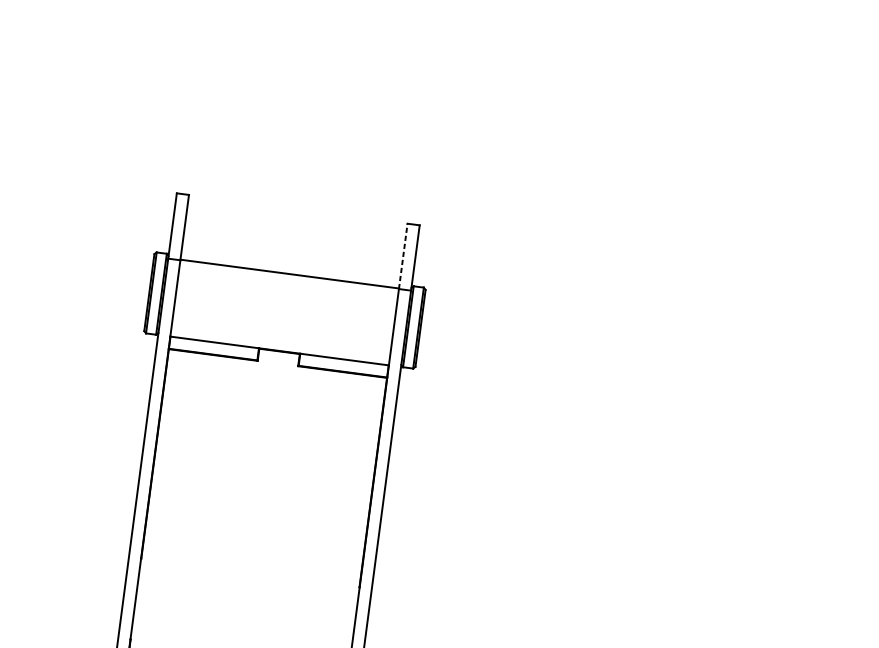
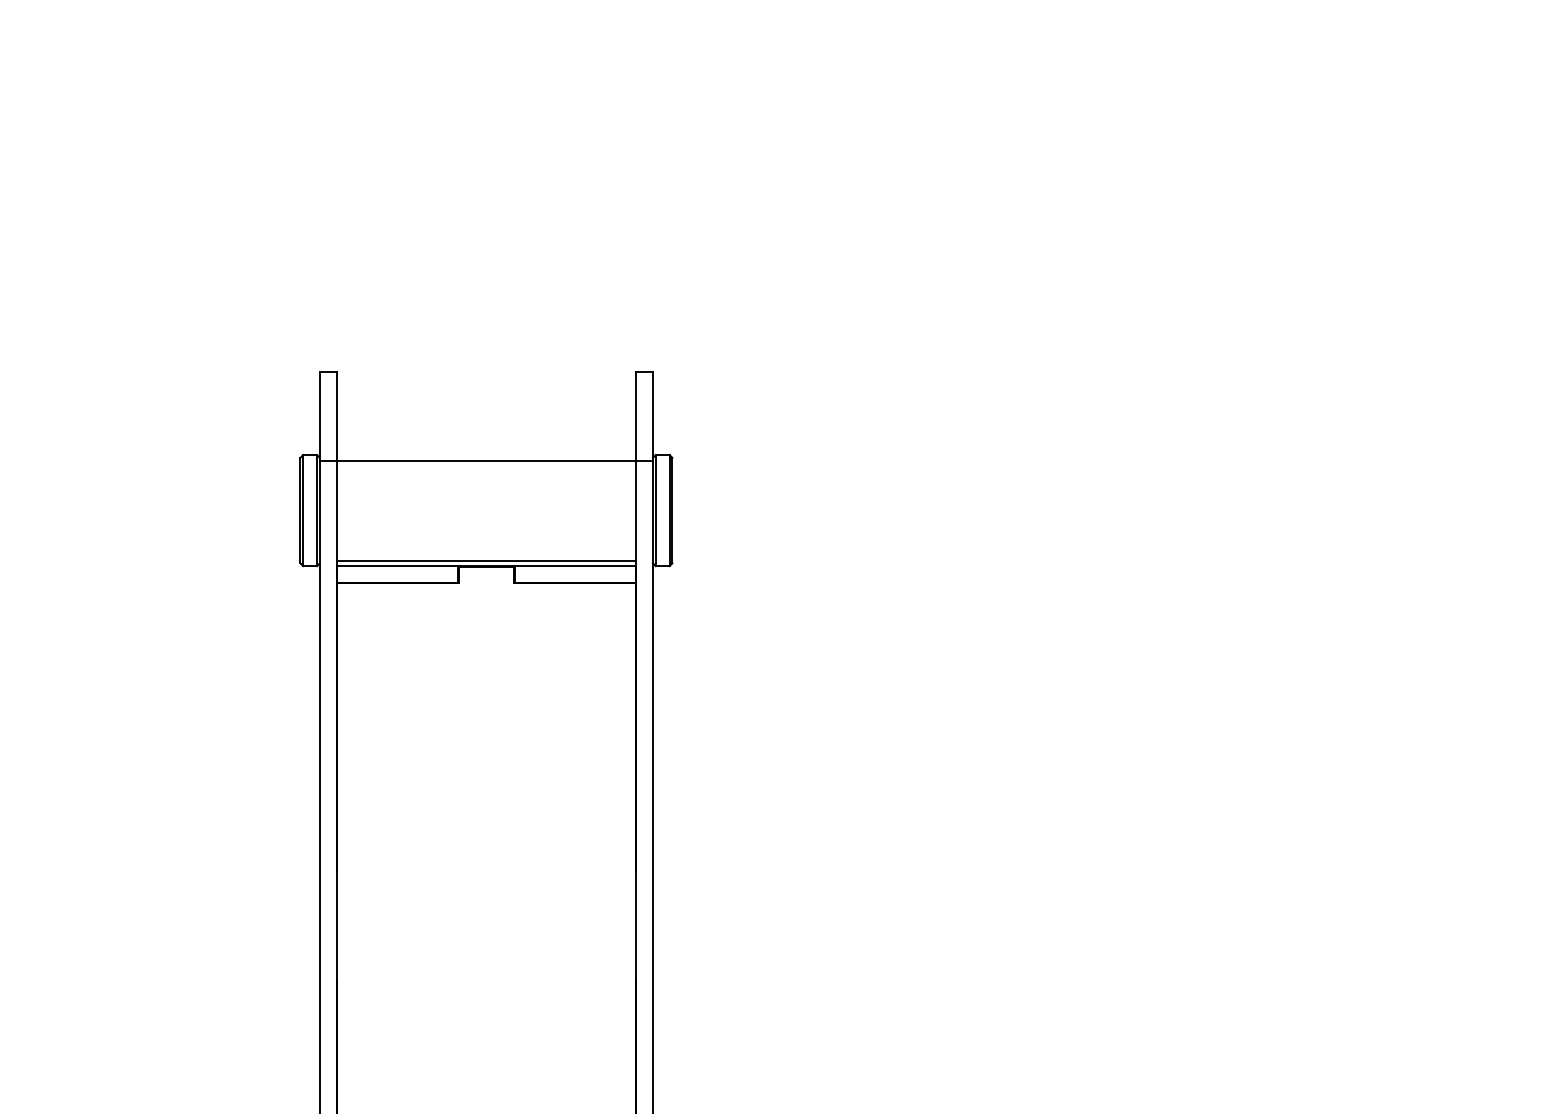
line: (403, 256) -> (636, 416), dashed -> solid
line: (280, 346) -> (486, 560), added

